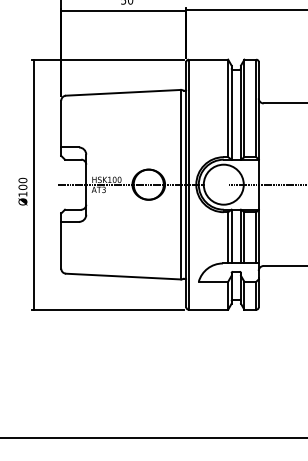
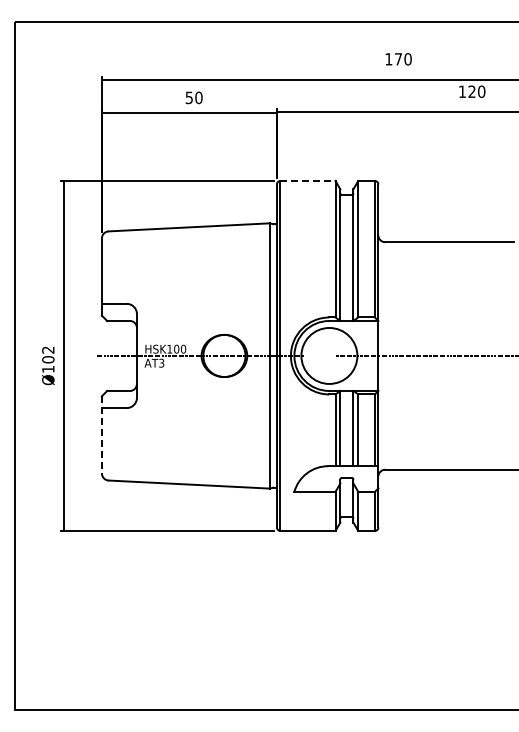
line: (208, 60) -> (307, 181), solid -> dashed
text: (23, 180) -> (48, 349), Ø100 -> Ø102
line: (60, 240) -> (101, 434), solid -> dashed

